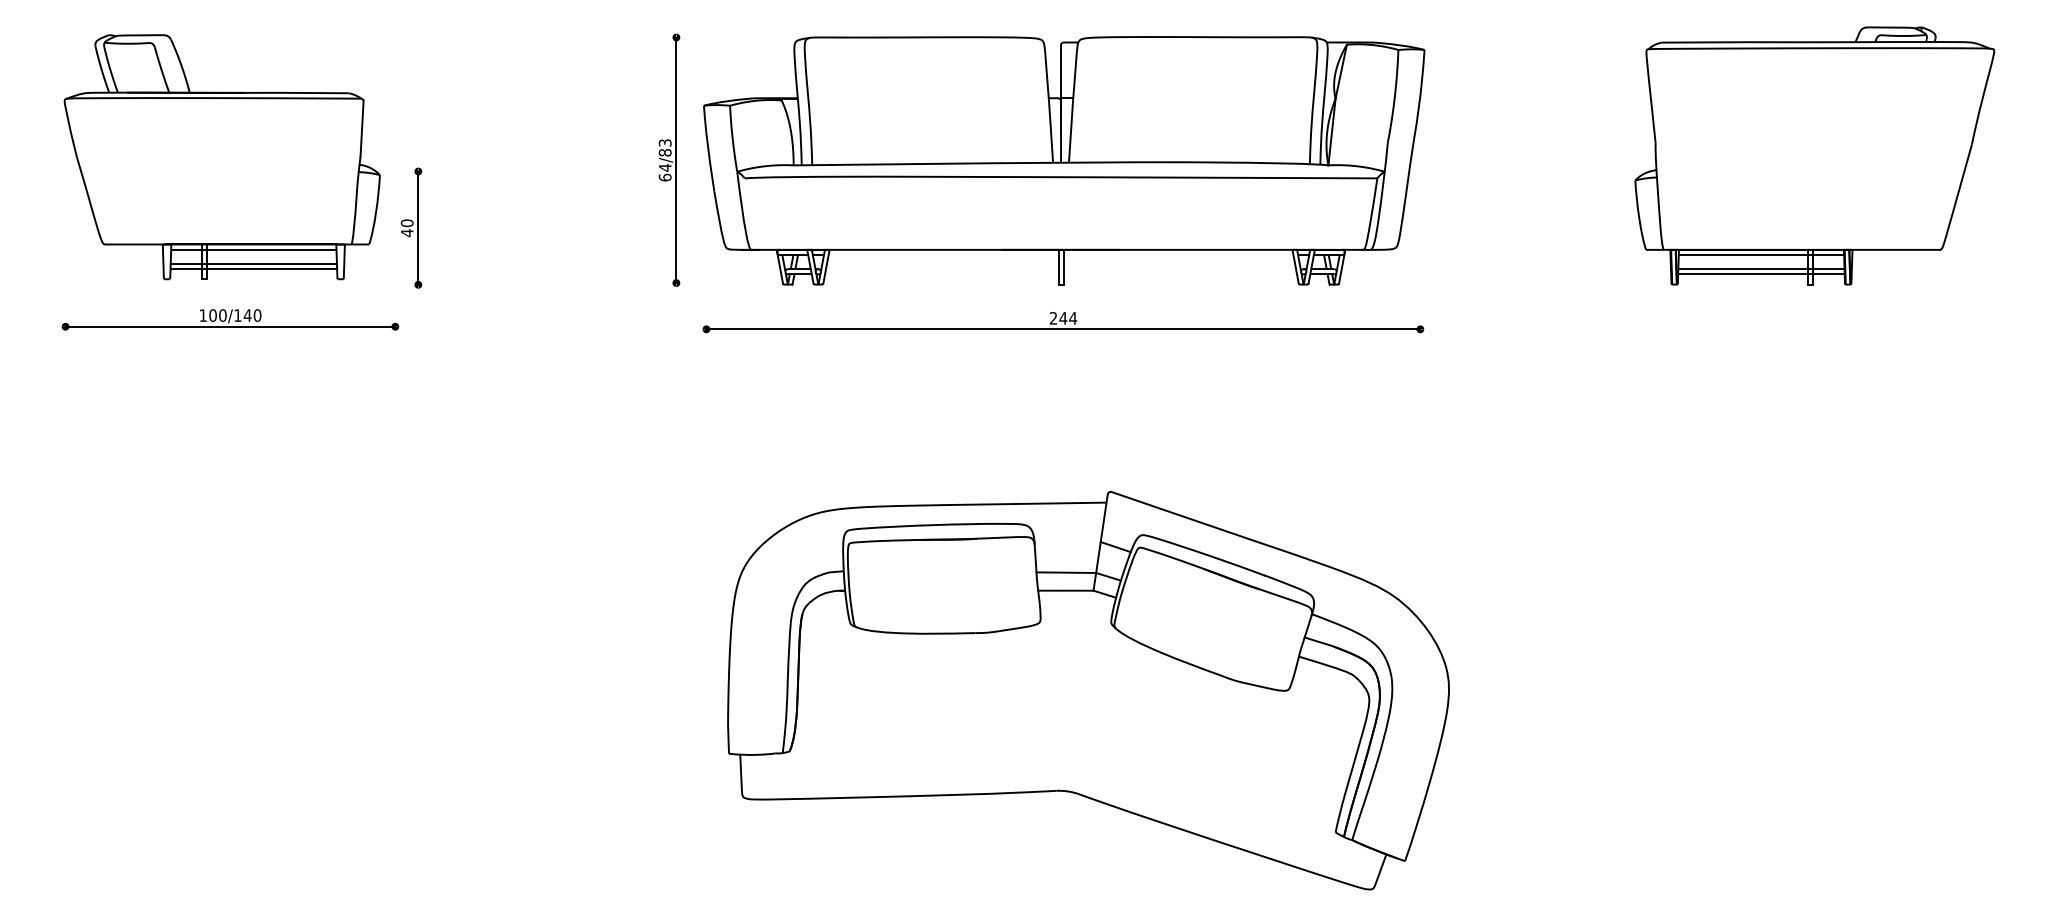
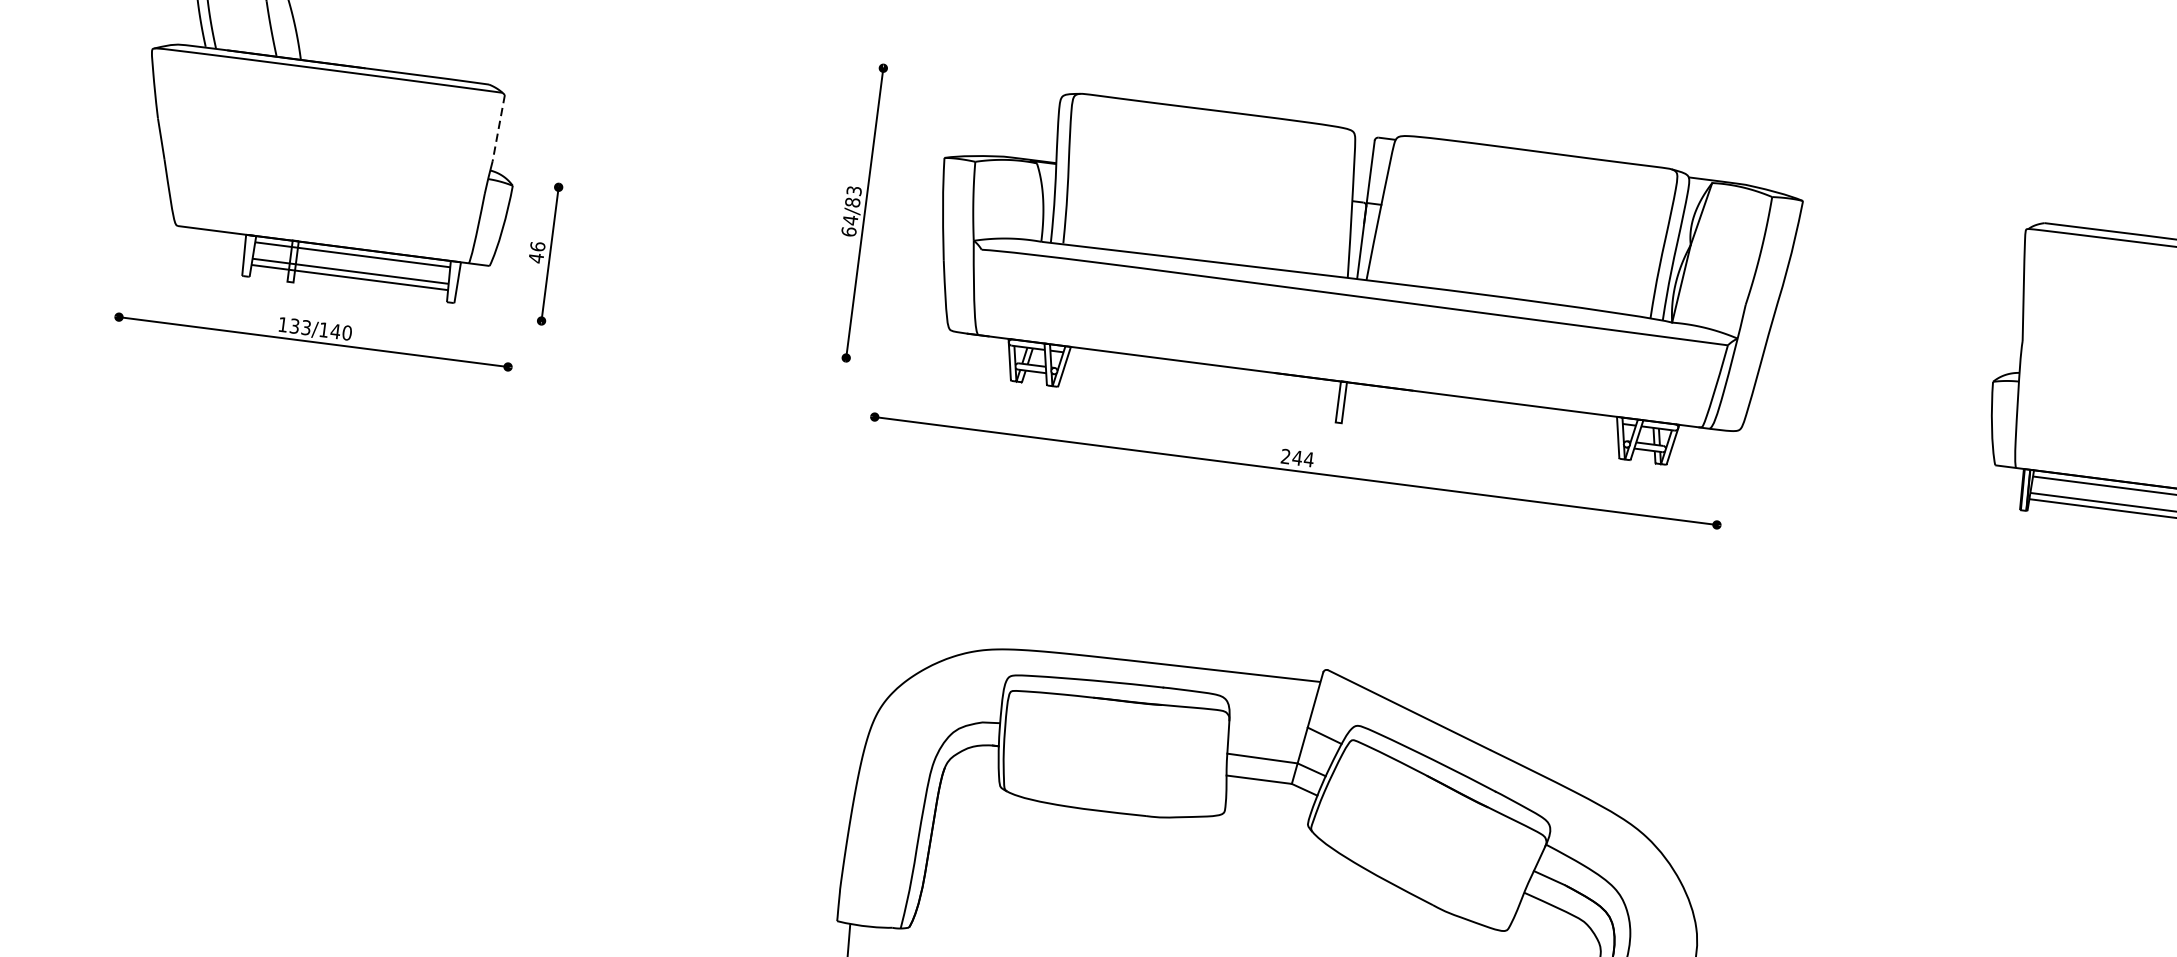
line: (362, 129) -> (499, 129), solid -> dashed
part: (1064, 160) -> (1361, 276), moved
text: (406, 222) -> (536, 245), 40 -> 46
text: (217, 315) -> (299, 326), 100/140 -> 133/140

